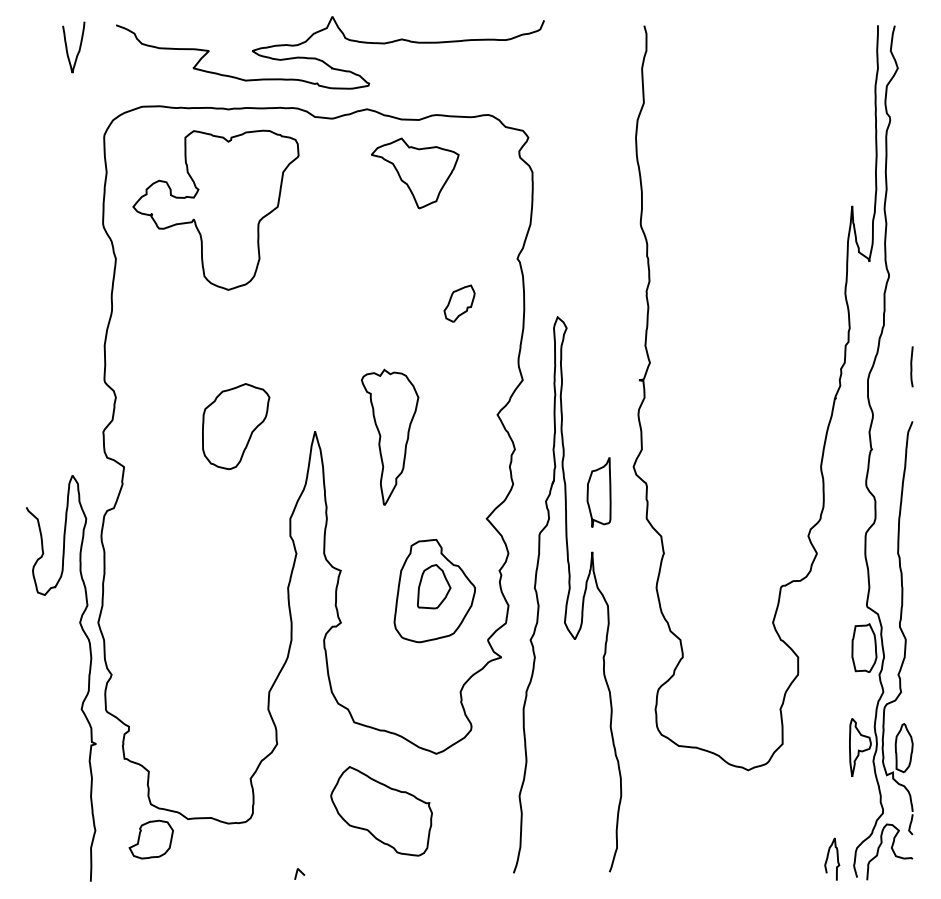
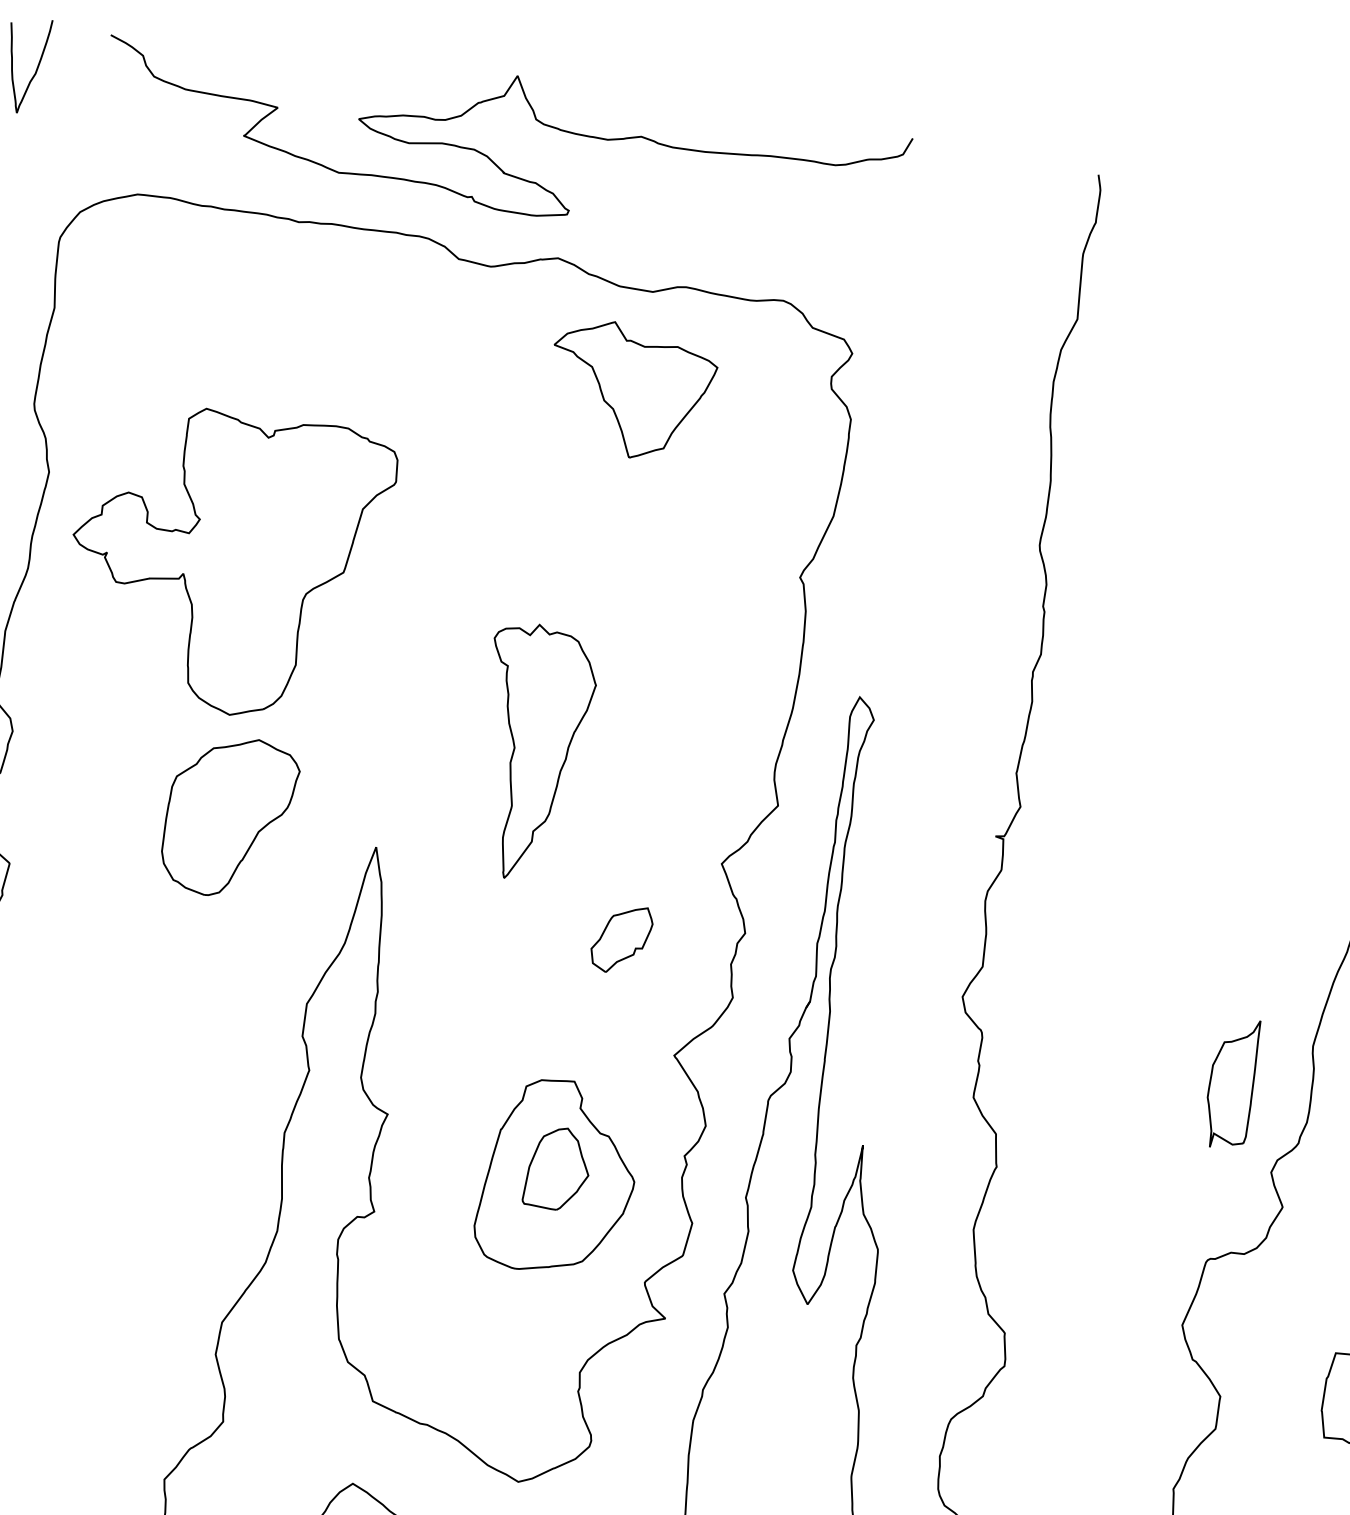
part: (215, 209) -> (226, 561), moved
part: (459, 303) -> (621, 938), moved
part: (390, 436) -> (533, 751), moved
part: (598, 492) -> (1230, 1083), moved

